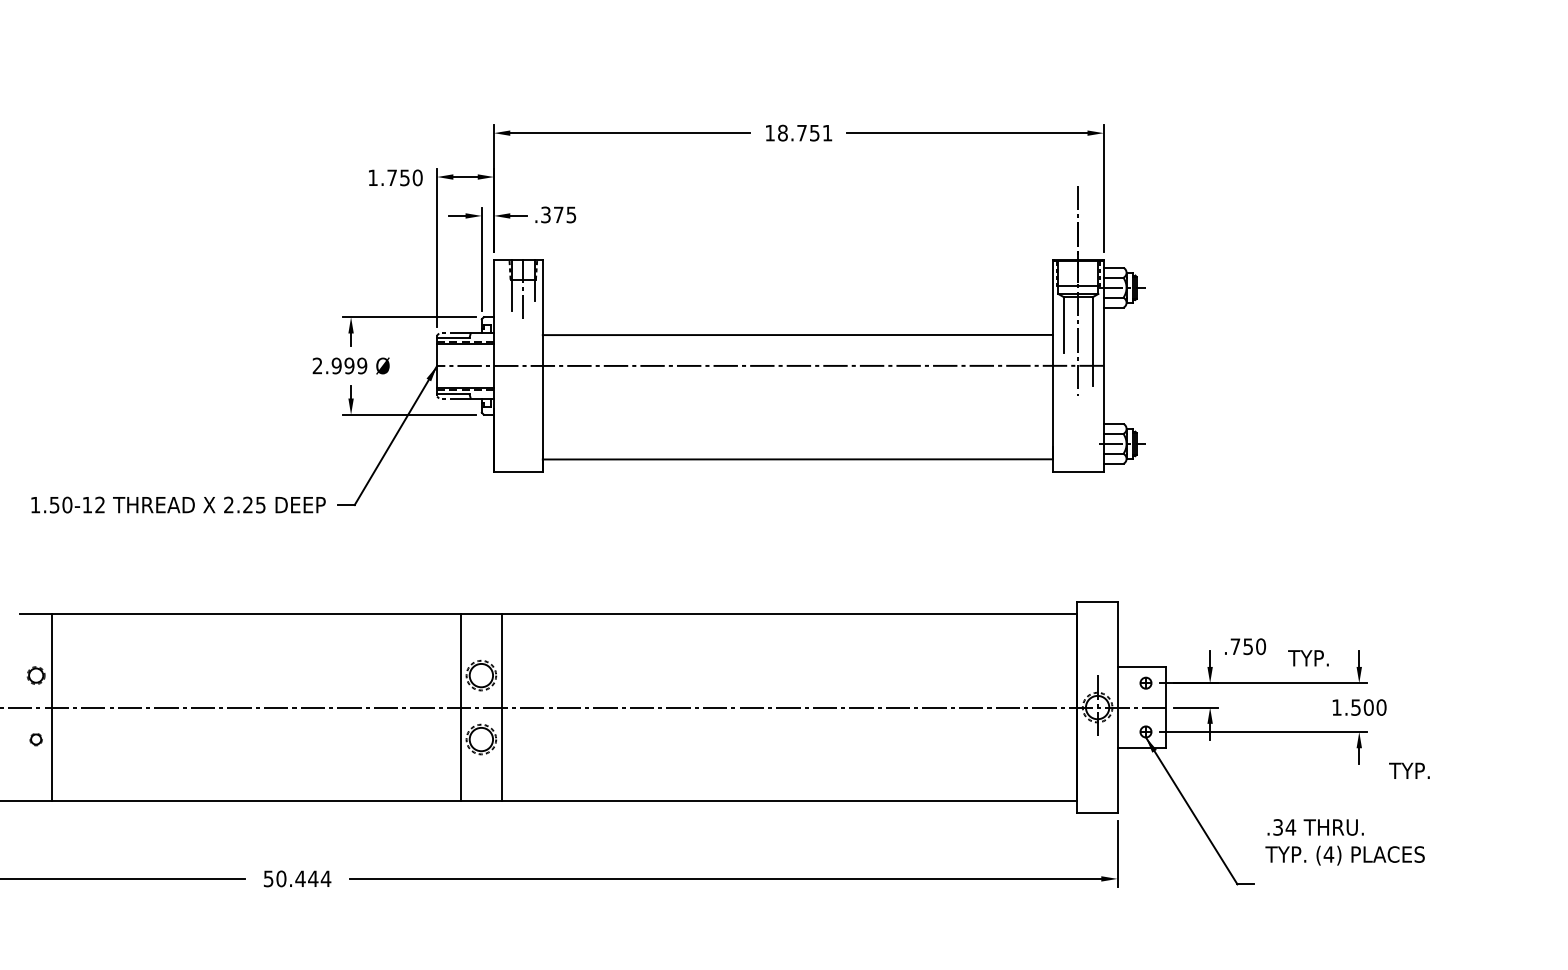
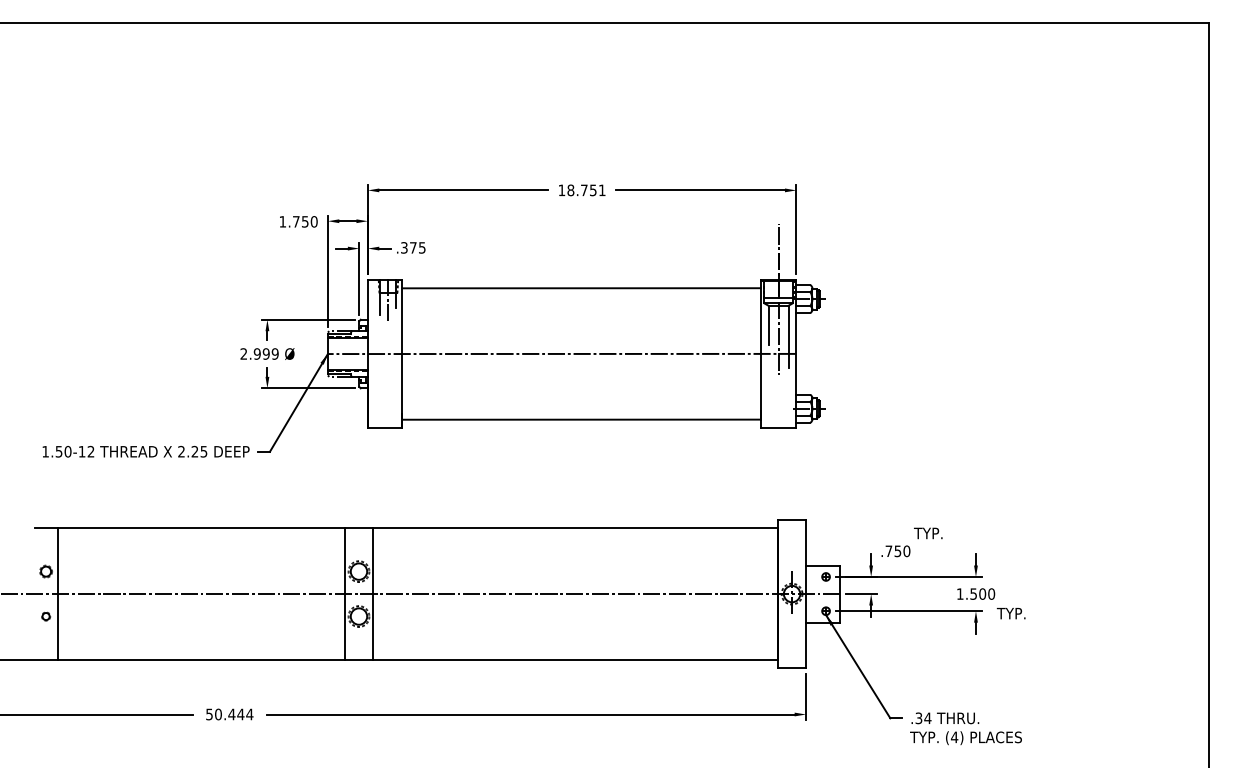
line: (797, 335) -> (581, 288), moved
text: (1308, 658) -> (928, 533), moved
text: (1408, 770) -> (1010, 613), moved
text: (1344, 841) -> (965, 728), moved

